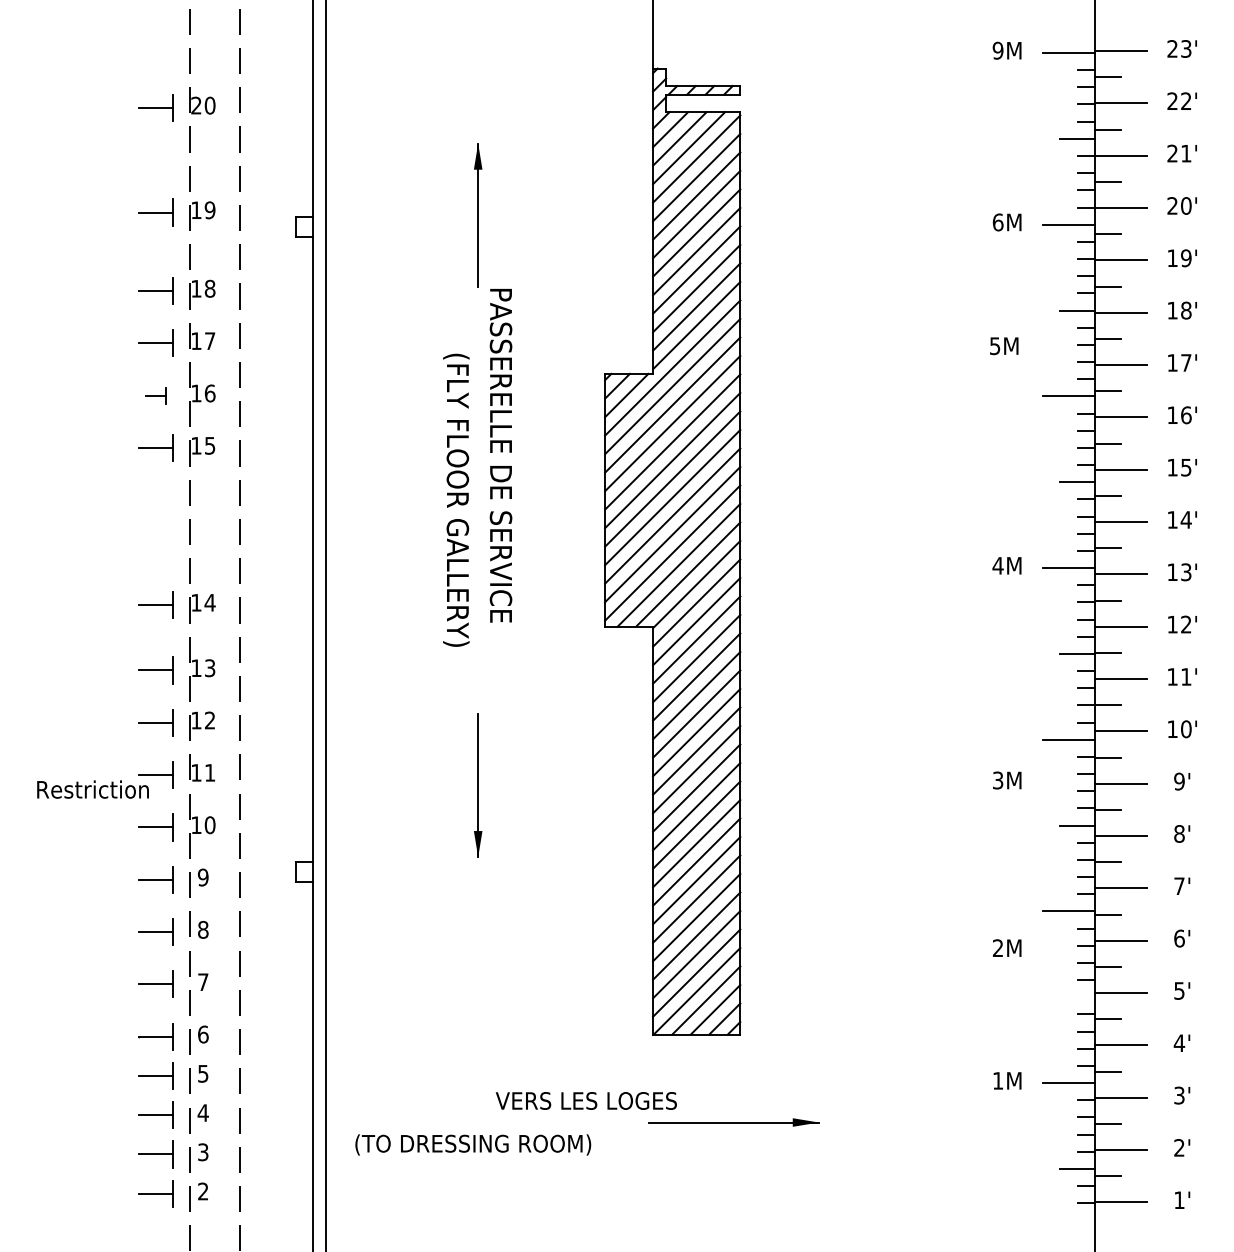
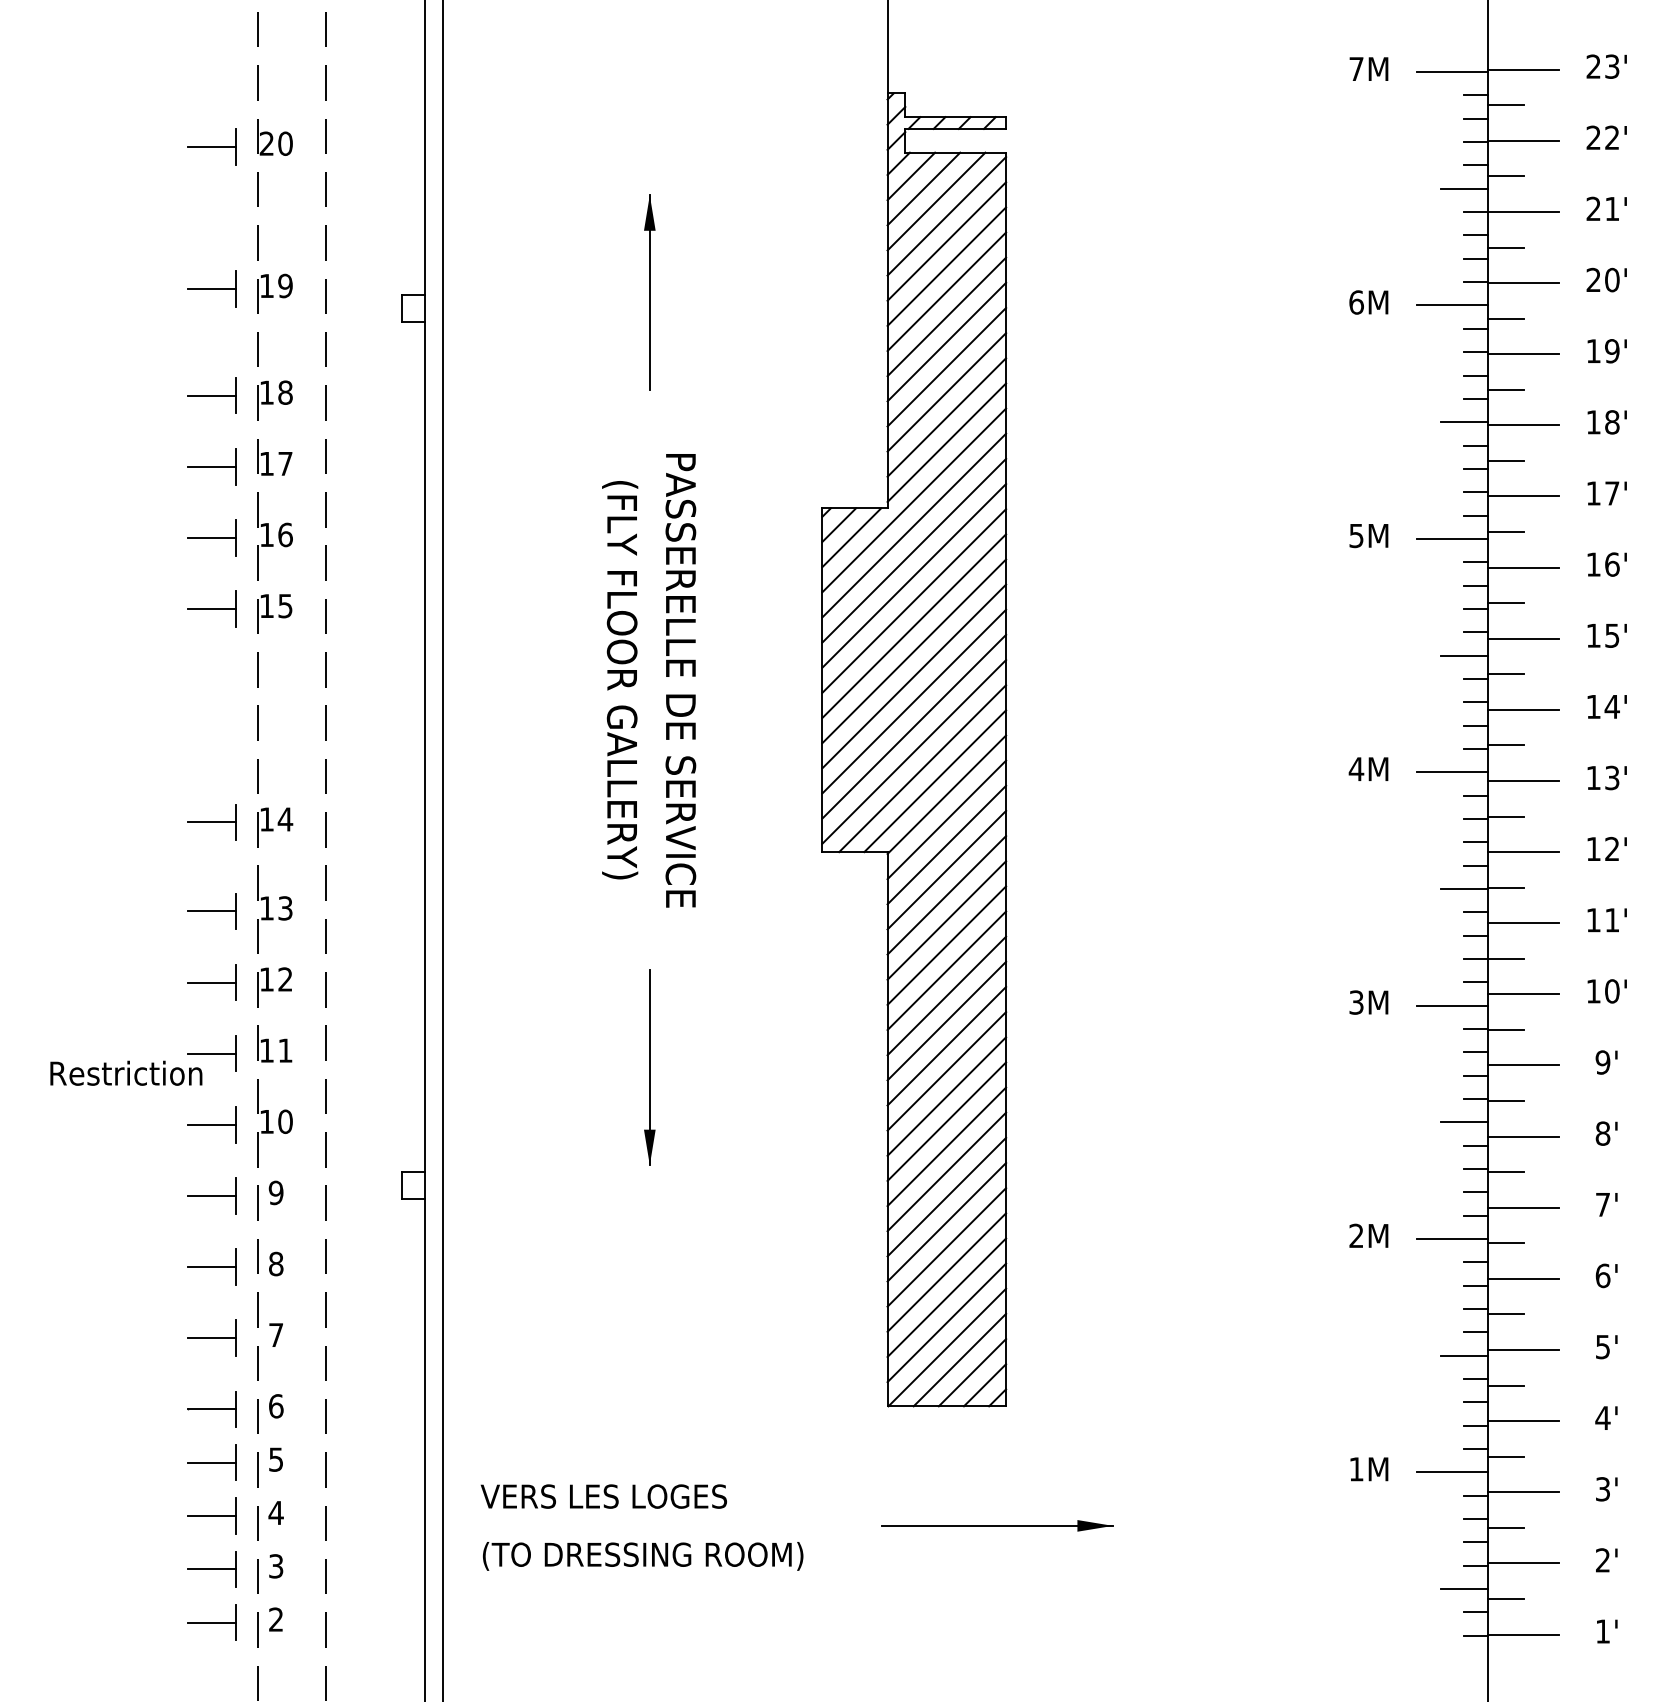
text: (997, 50) -> (1355, 68), 9M -> 7M
text: (1004, 346) -> (1369, 536), moved
part: (155, 395) -> (211, 537), size x1.67
text: (500, 455) -> (680, 680), moved
text: (1007, 780) -> (1369, 1002), moved
text: (1007, 947) -> (1369, 1234), moved
line: (1077, 997) -> (1464, 1355), added
text: (585, 1100) -> (602, 1495), moved

